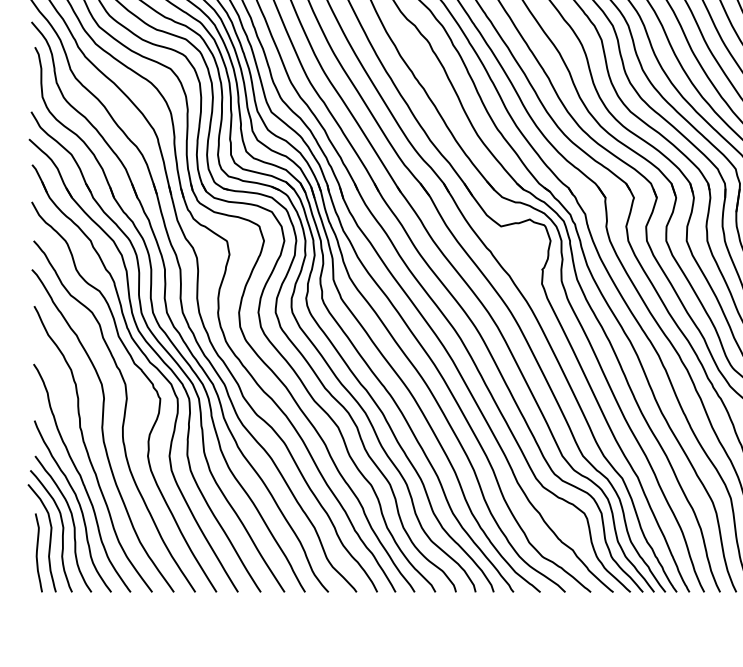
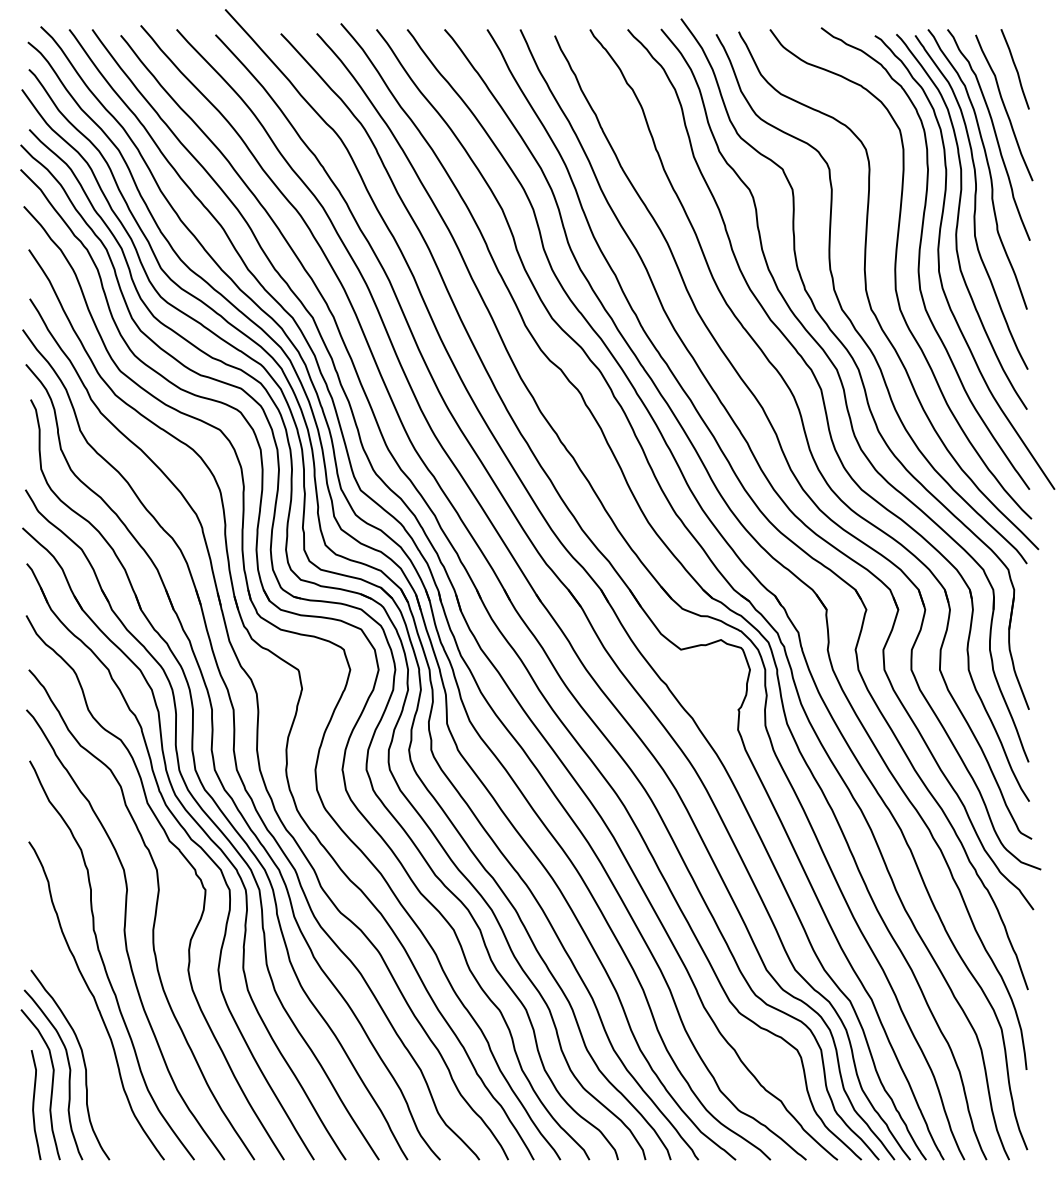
curve: (78, 503) -> (91, 1036), removed

